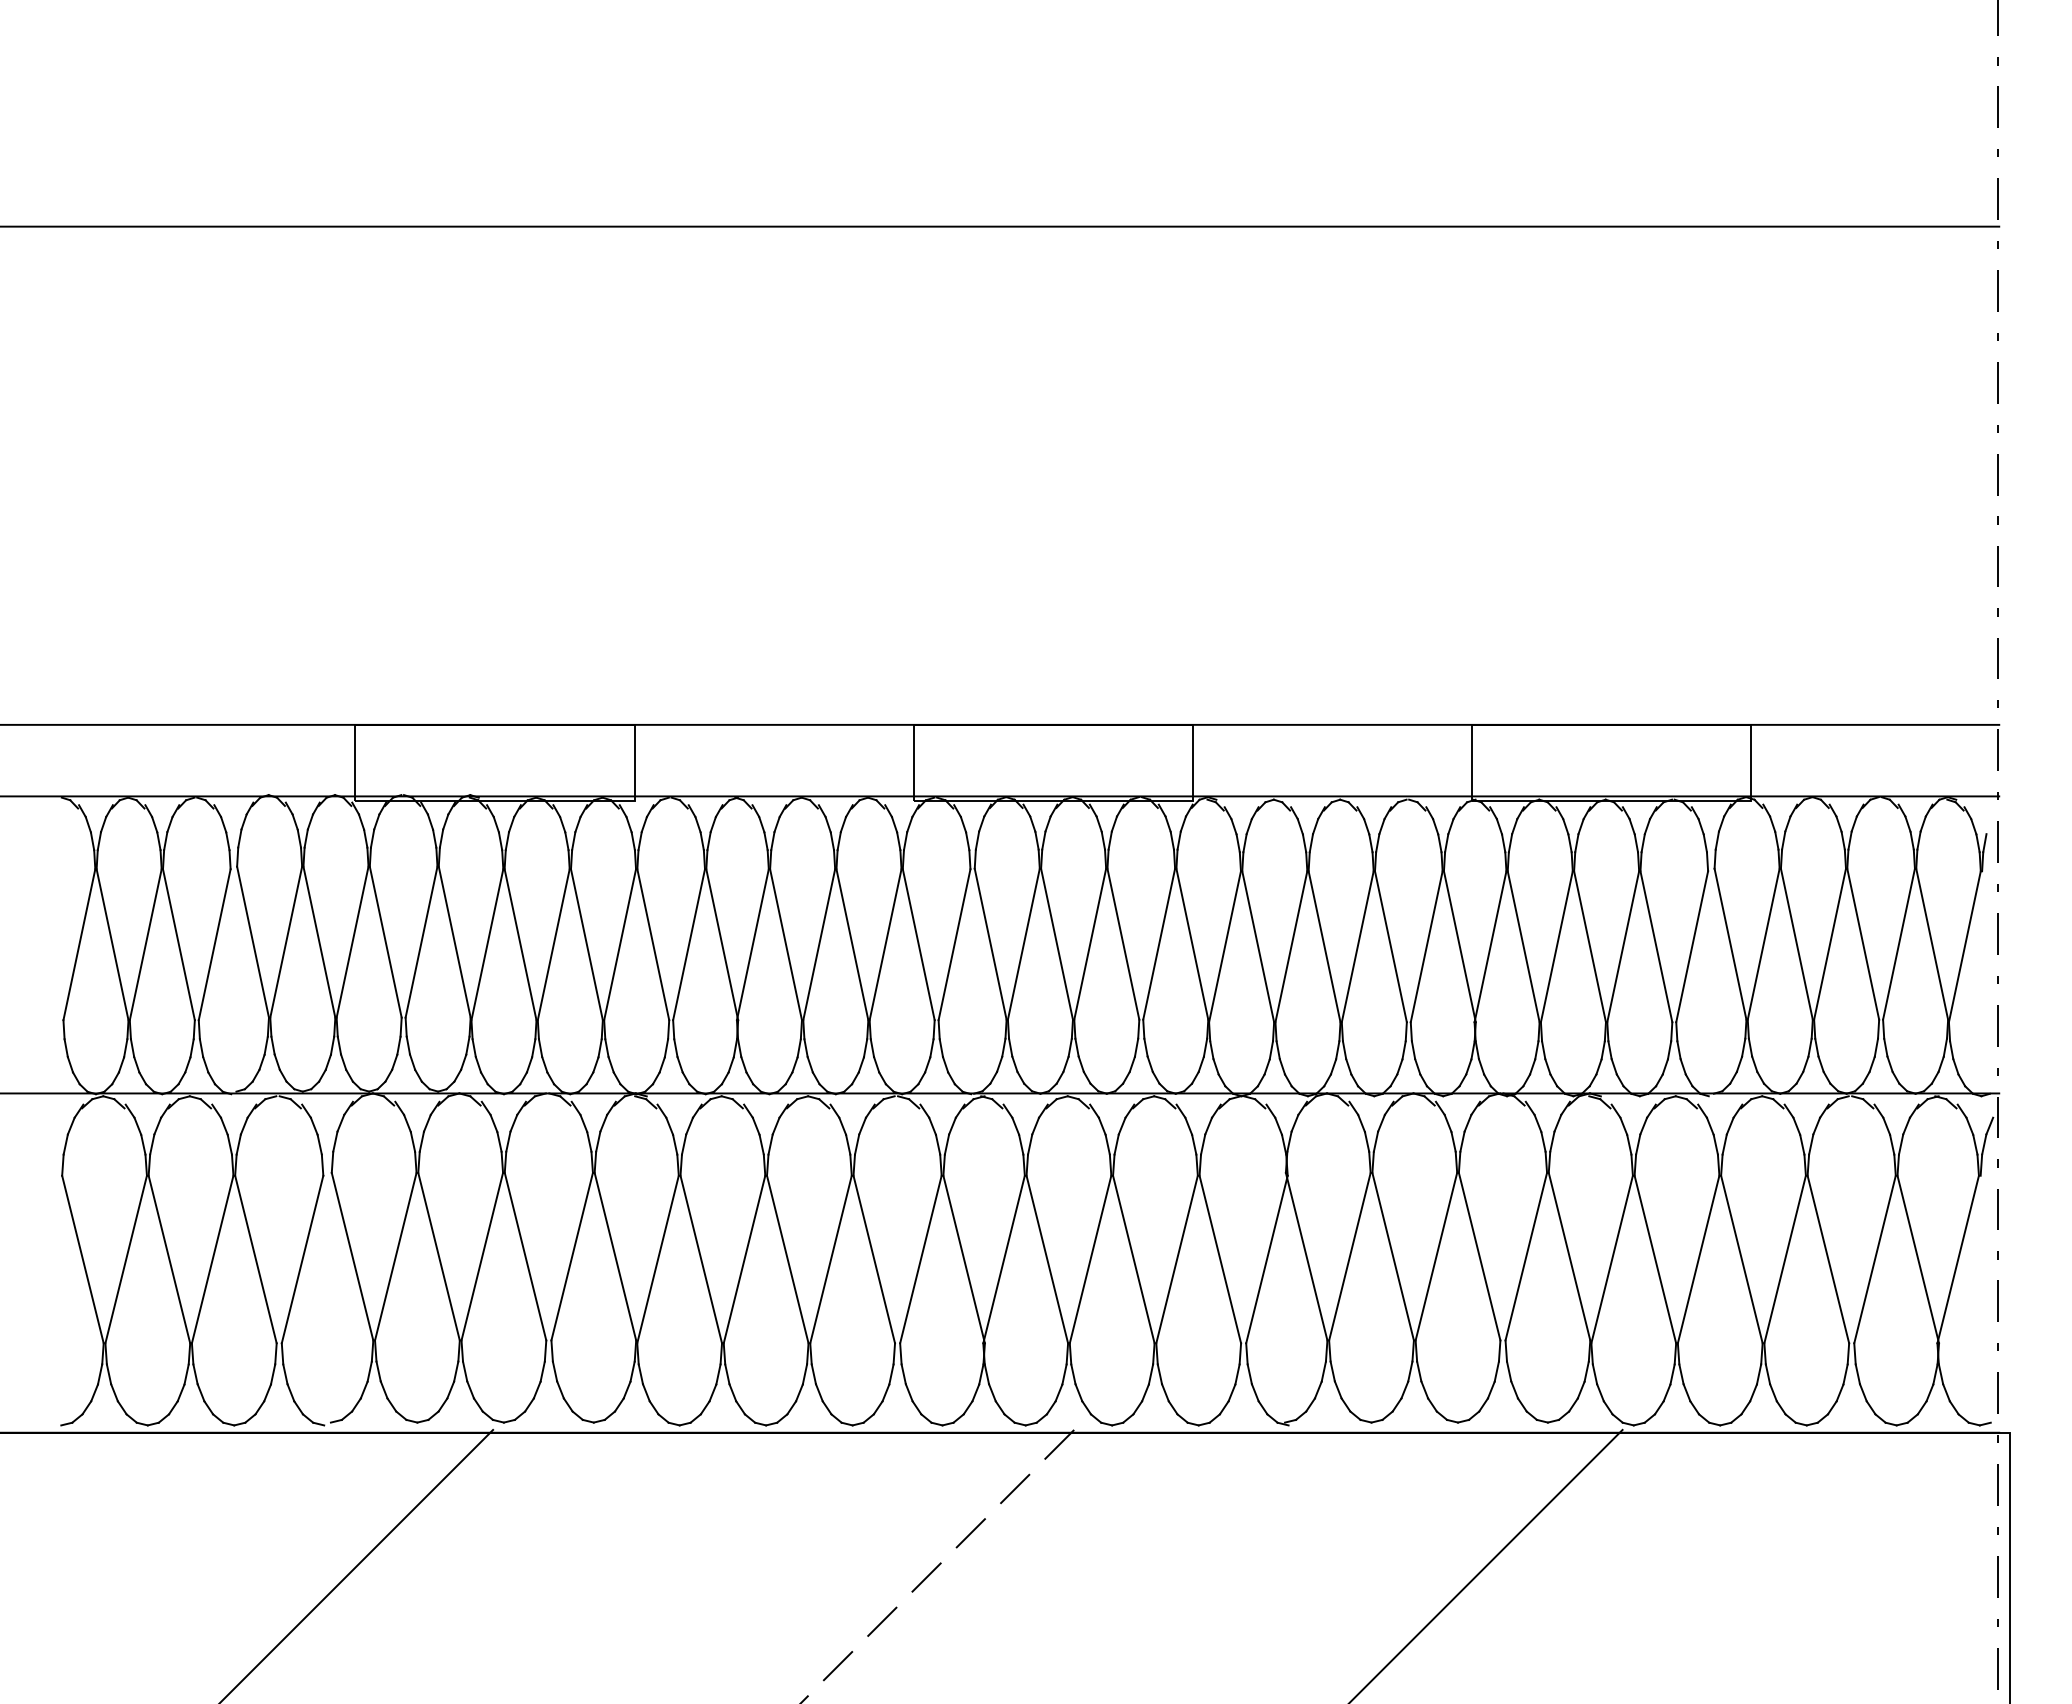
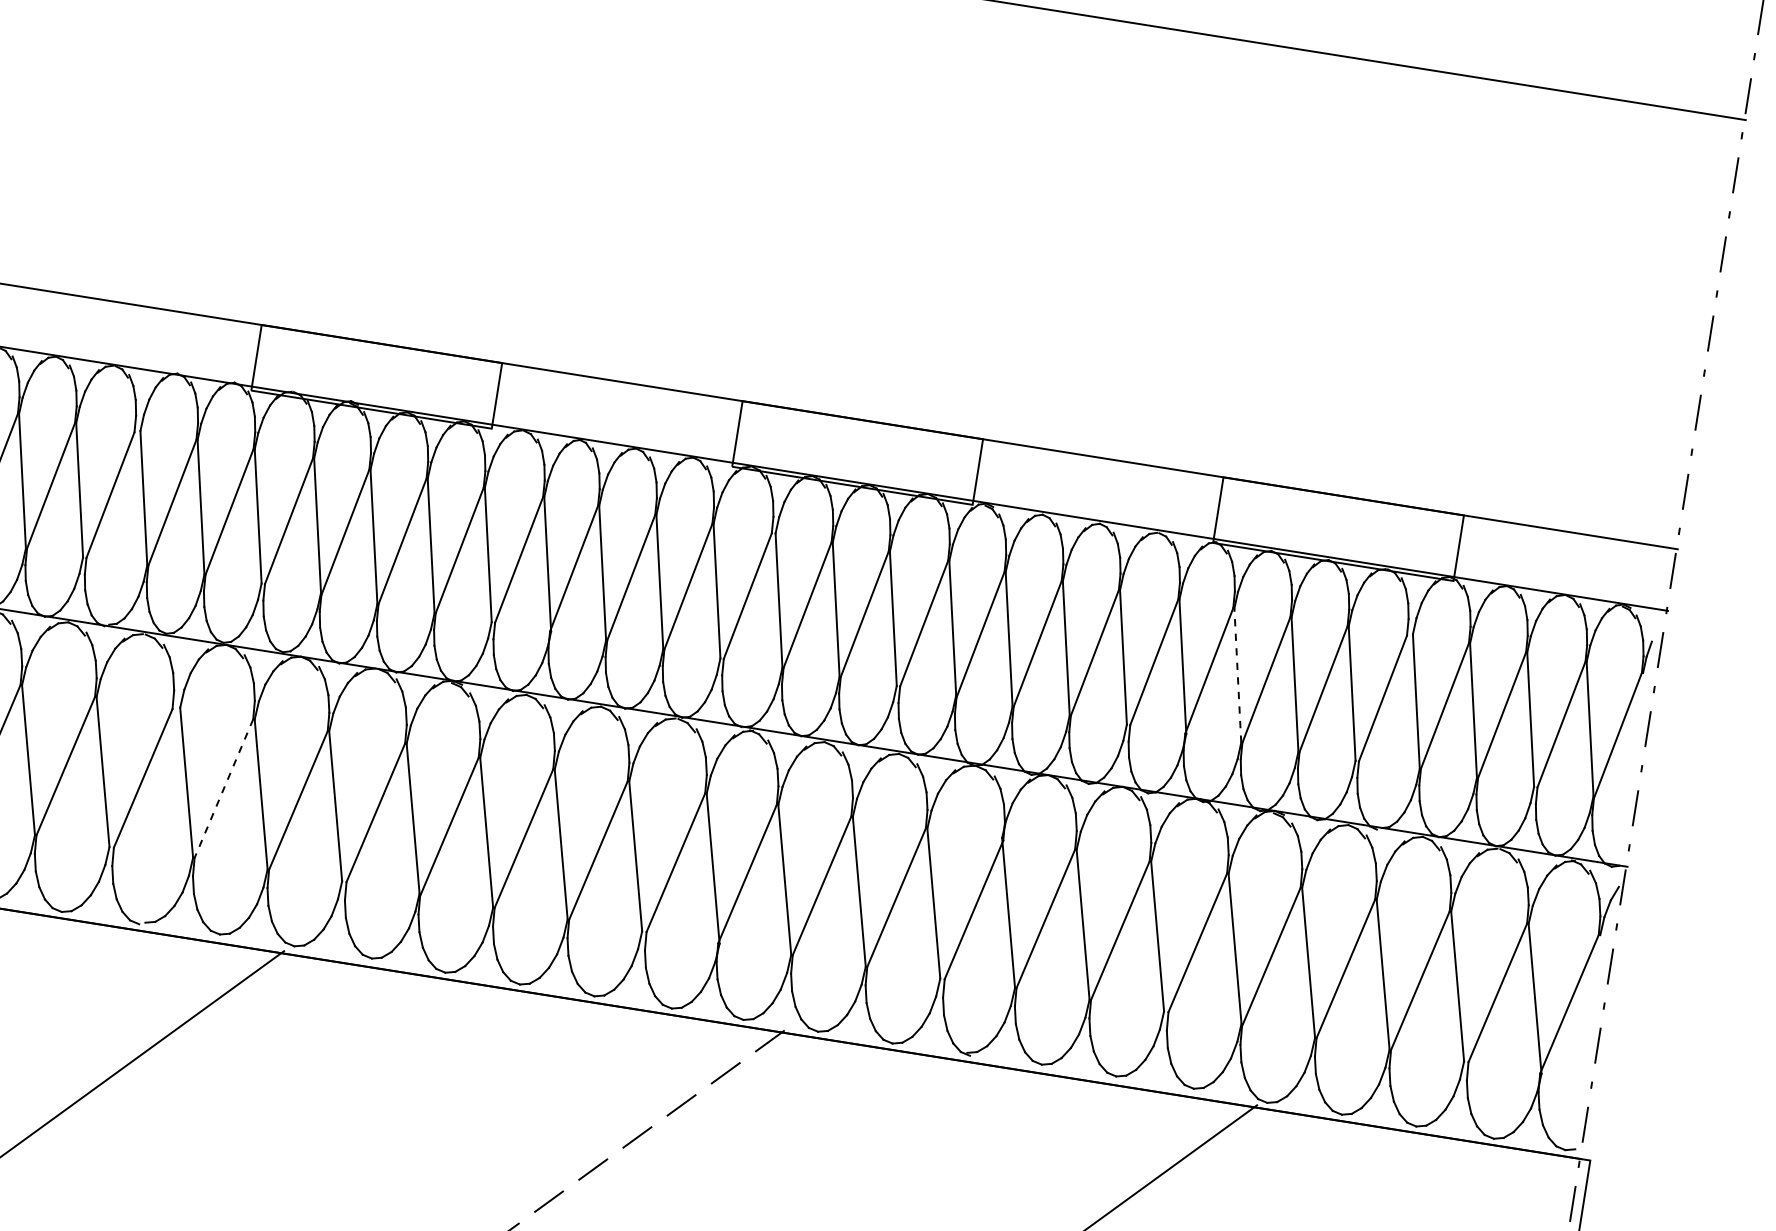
line: (1523, 946) -> (1237, 675), solid -> dashed
line: (395, 1257) -> (223, 789), solid -> dashed

